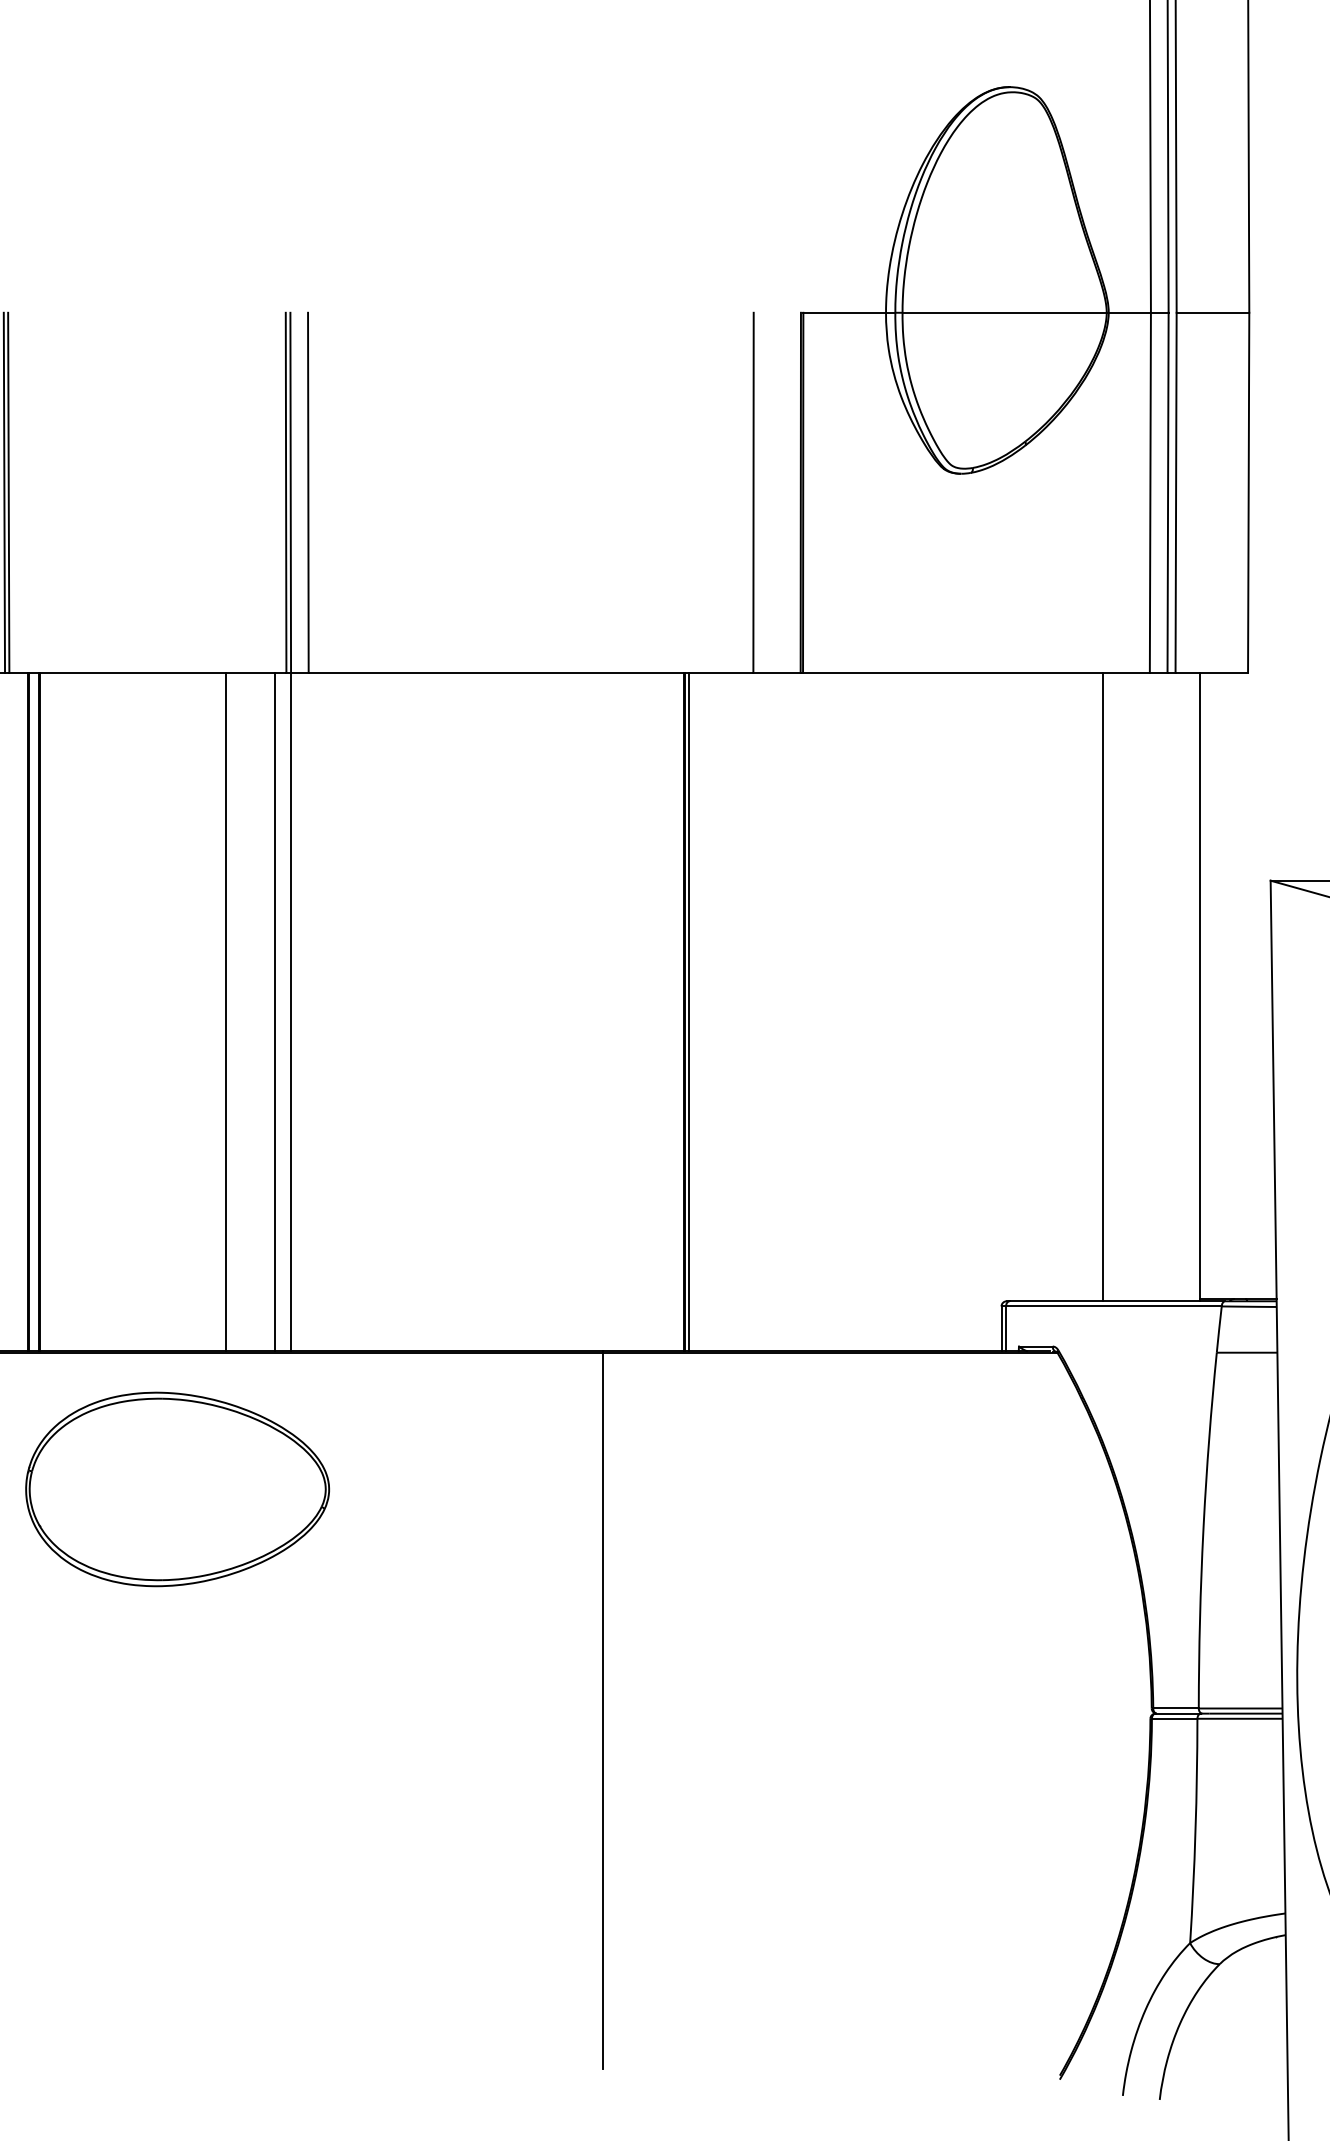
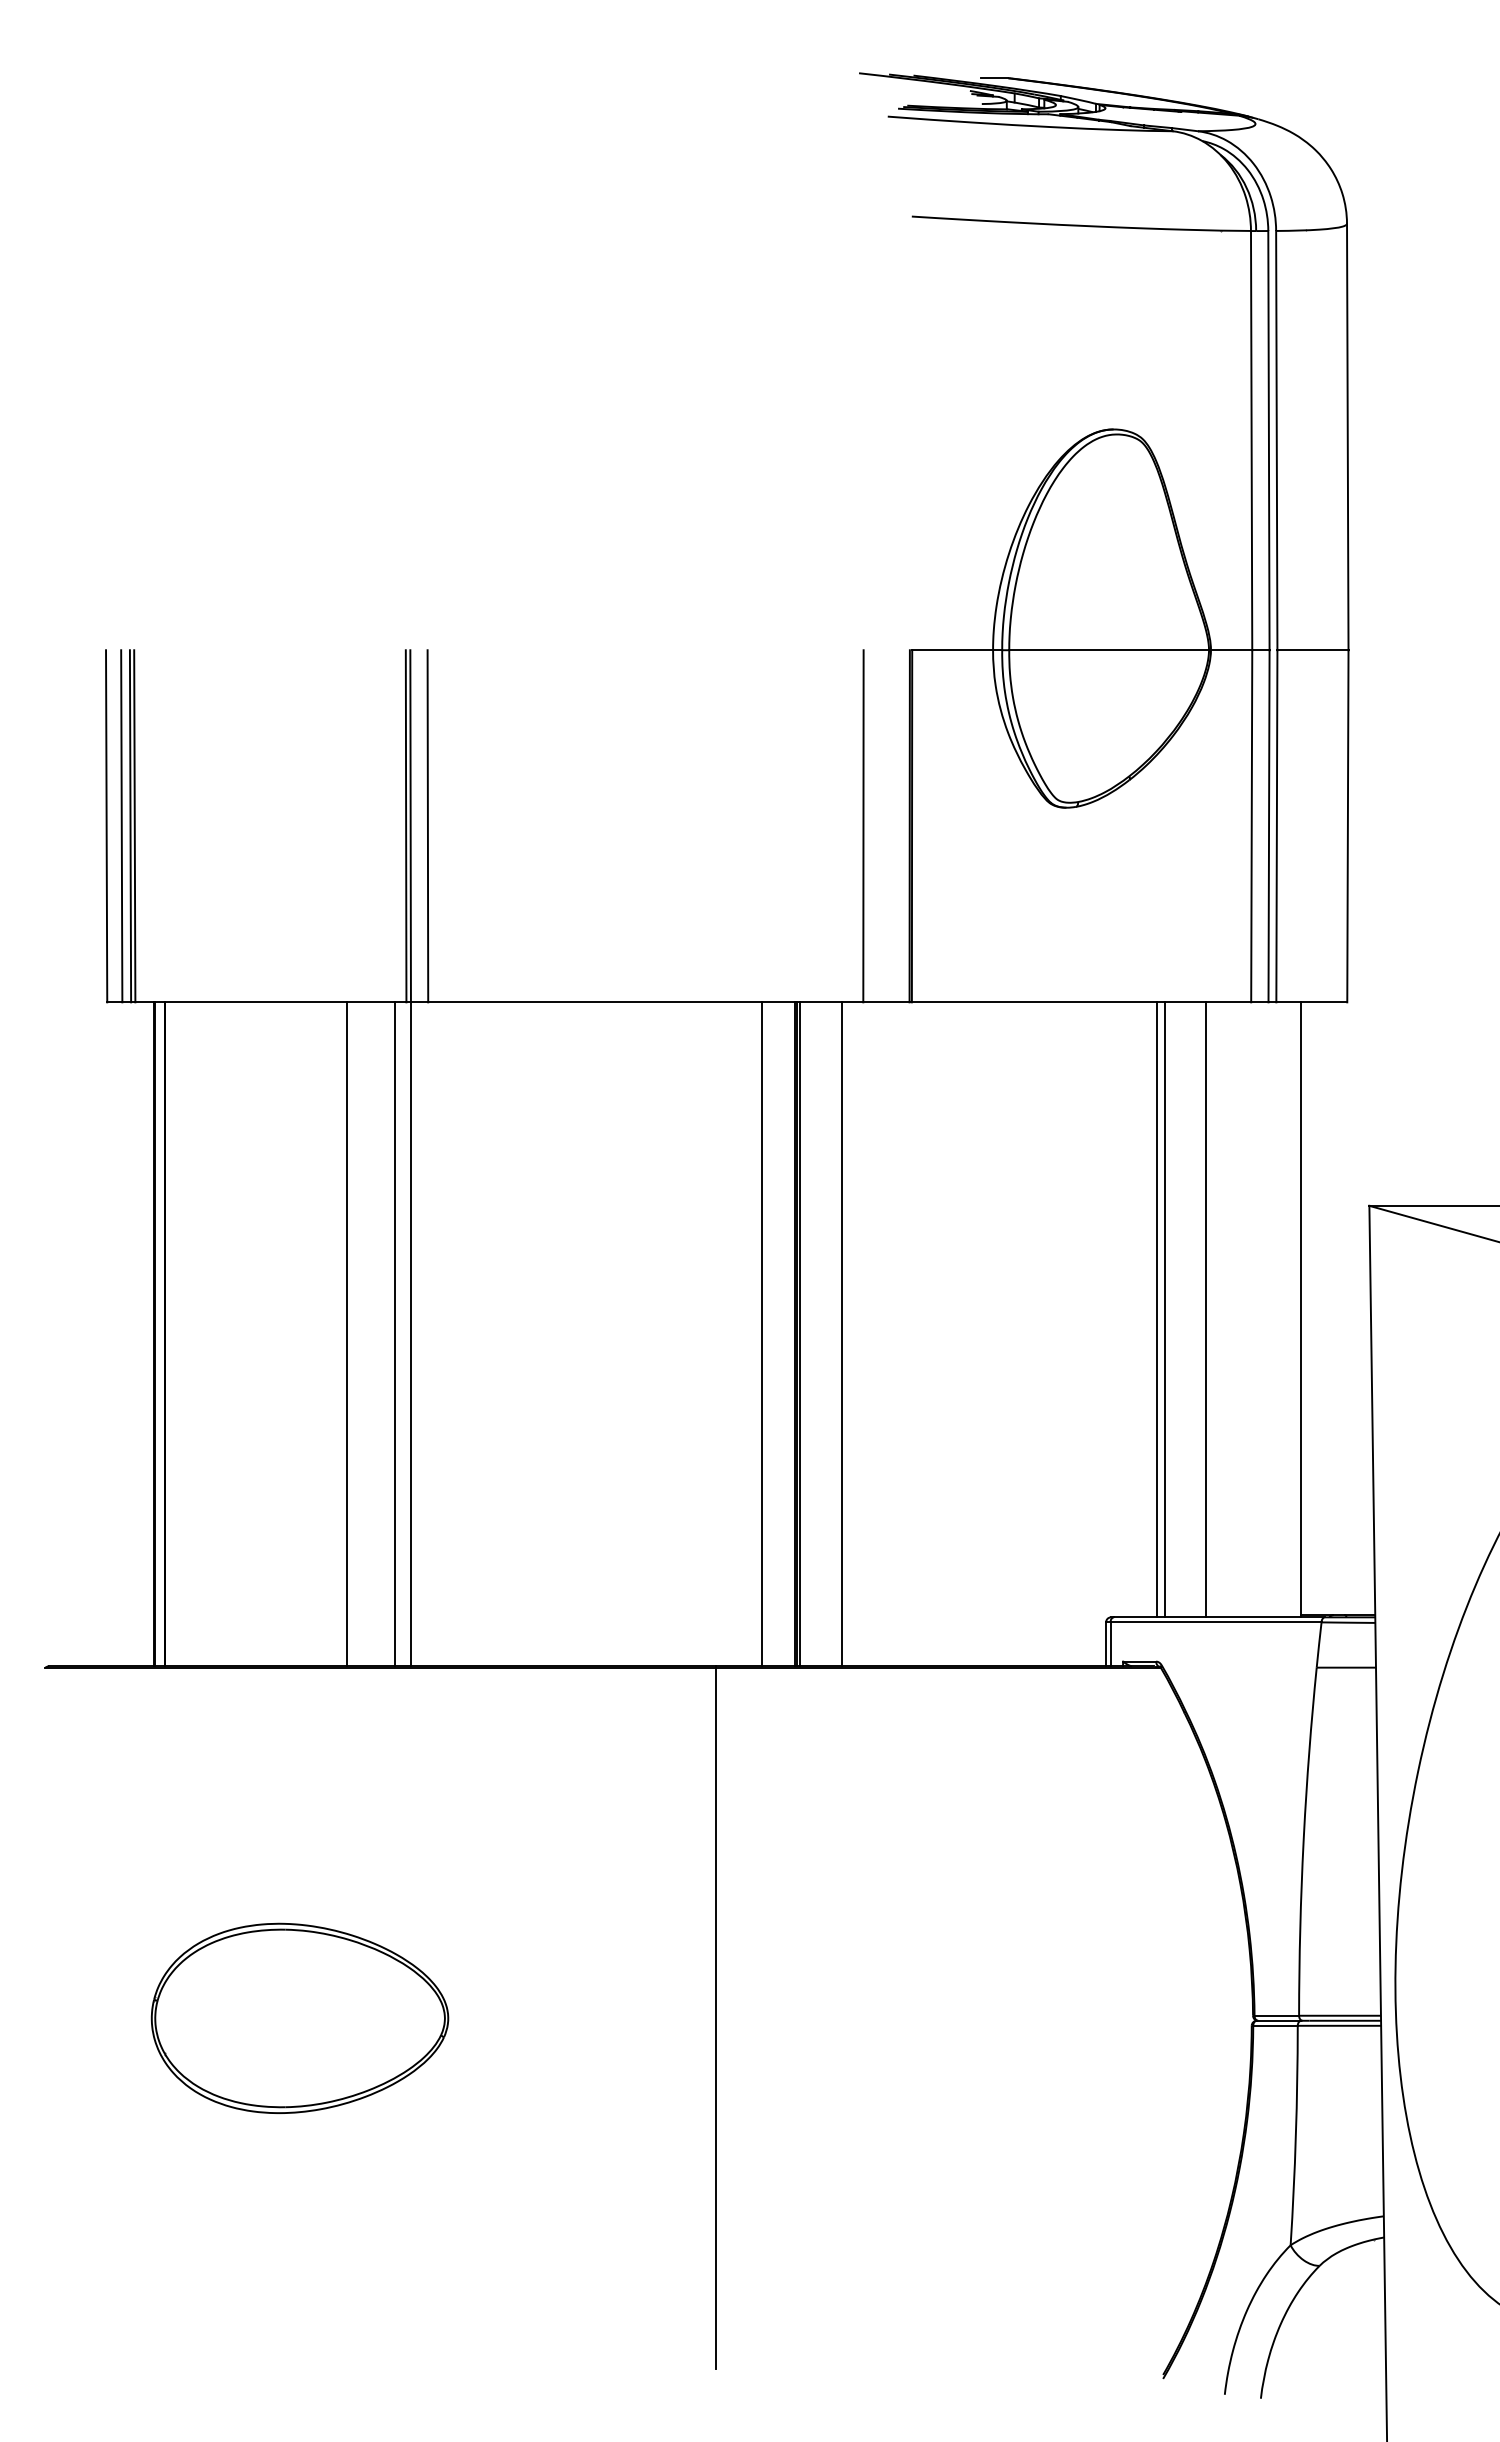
line: (1053, 986) -> (1156, 1309), added
line: (1062, 986) -> (1165, 1309), added
line: (650, 1012) -> (762, 1334), added
line: (731, 1012) -> (841, 1334), added
part: (177, 1488) -> (299, 2017), moved

